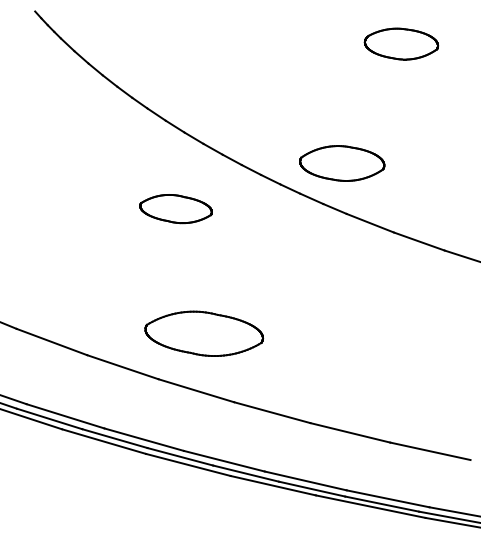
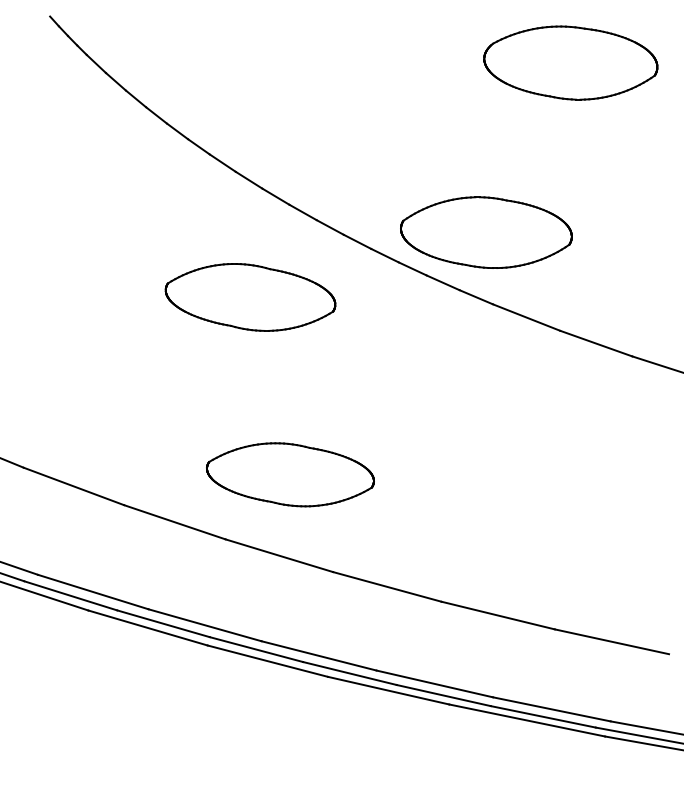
part: (401, 43) -> (570, 62), size x1.67
part: (342, 163) -> (487, 232), size x1.43
part: (175, 208) -> (249, 296), size x1.67

